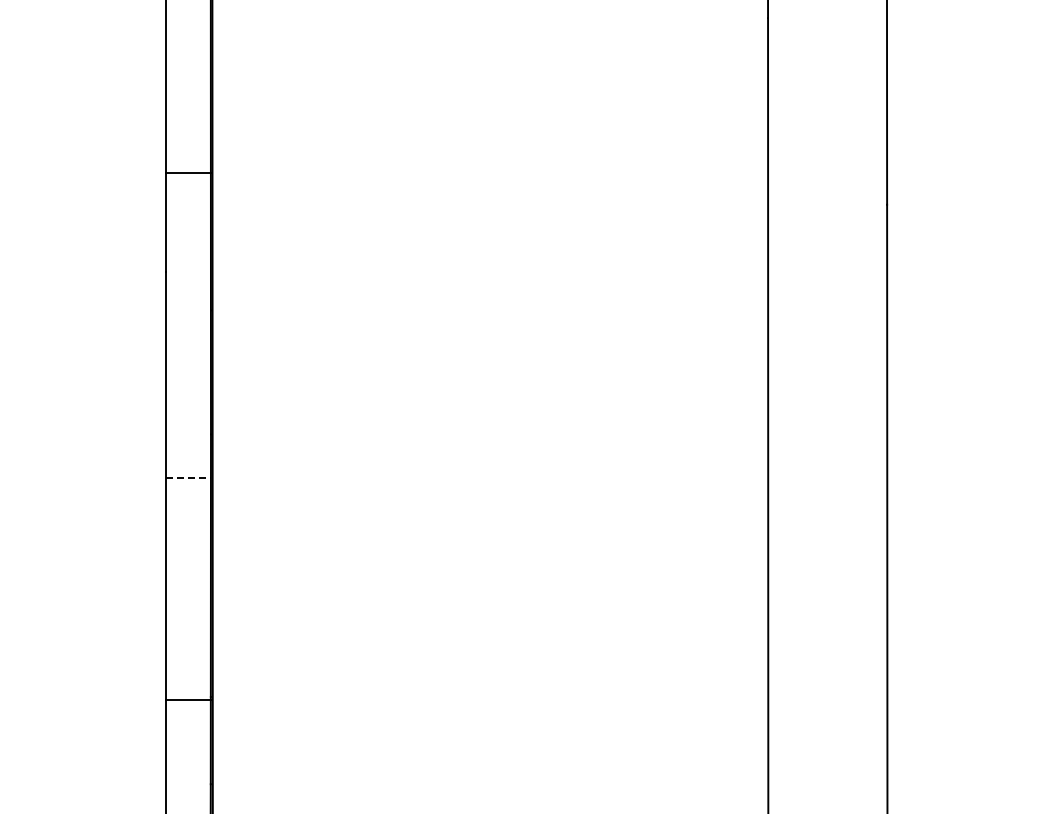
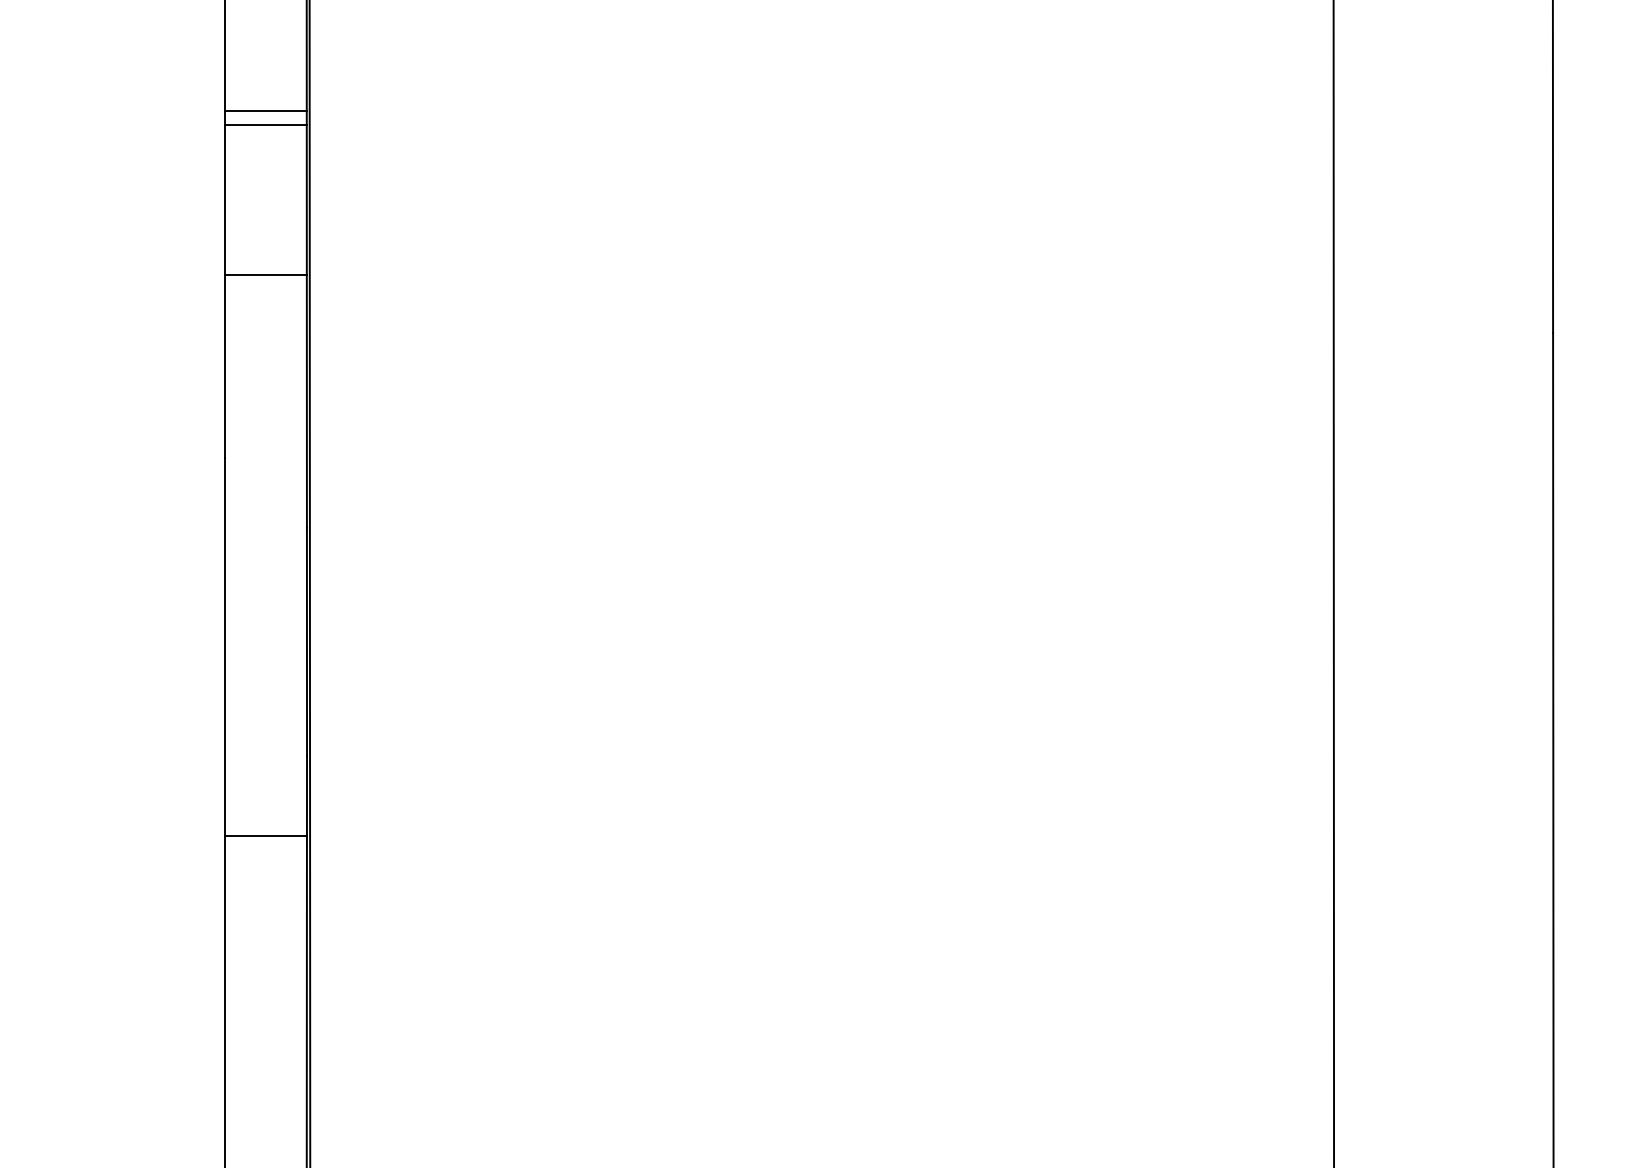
line: (188, 84) -> (265, 111), added
line: (188, 91) -> (265, 124), added
line: (189, 477) -> (267, 835), dashed -> solid

